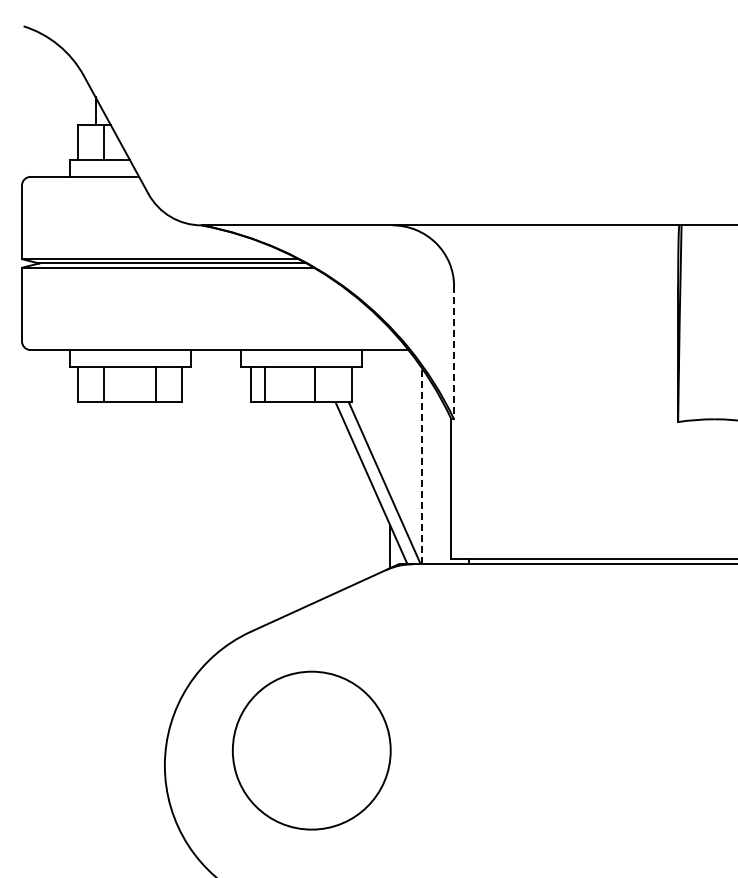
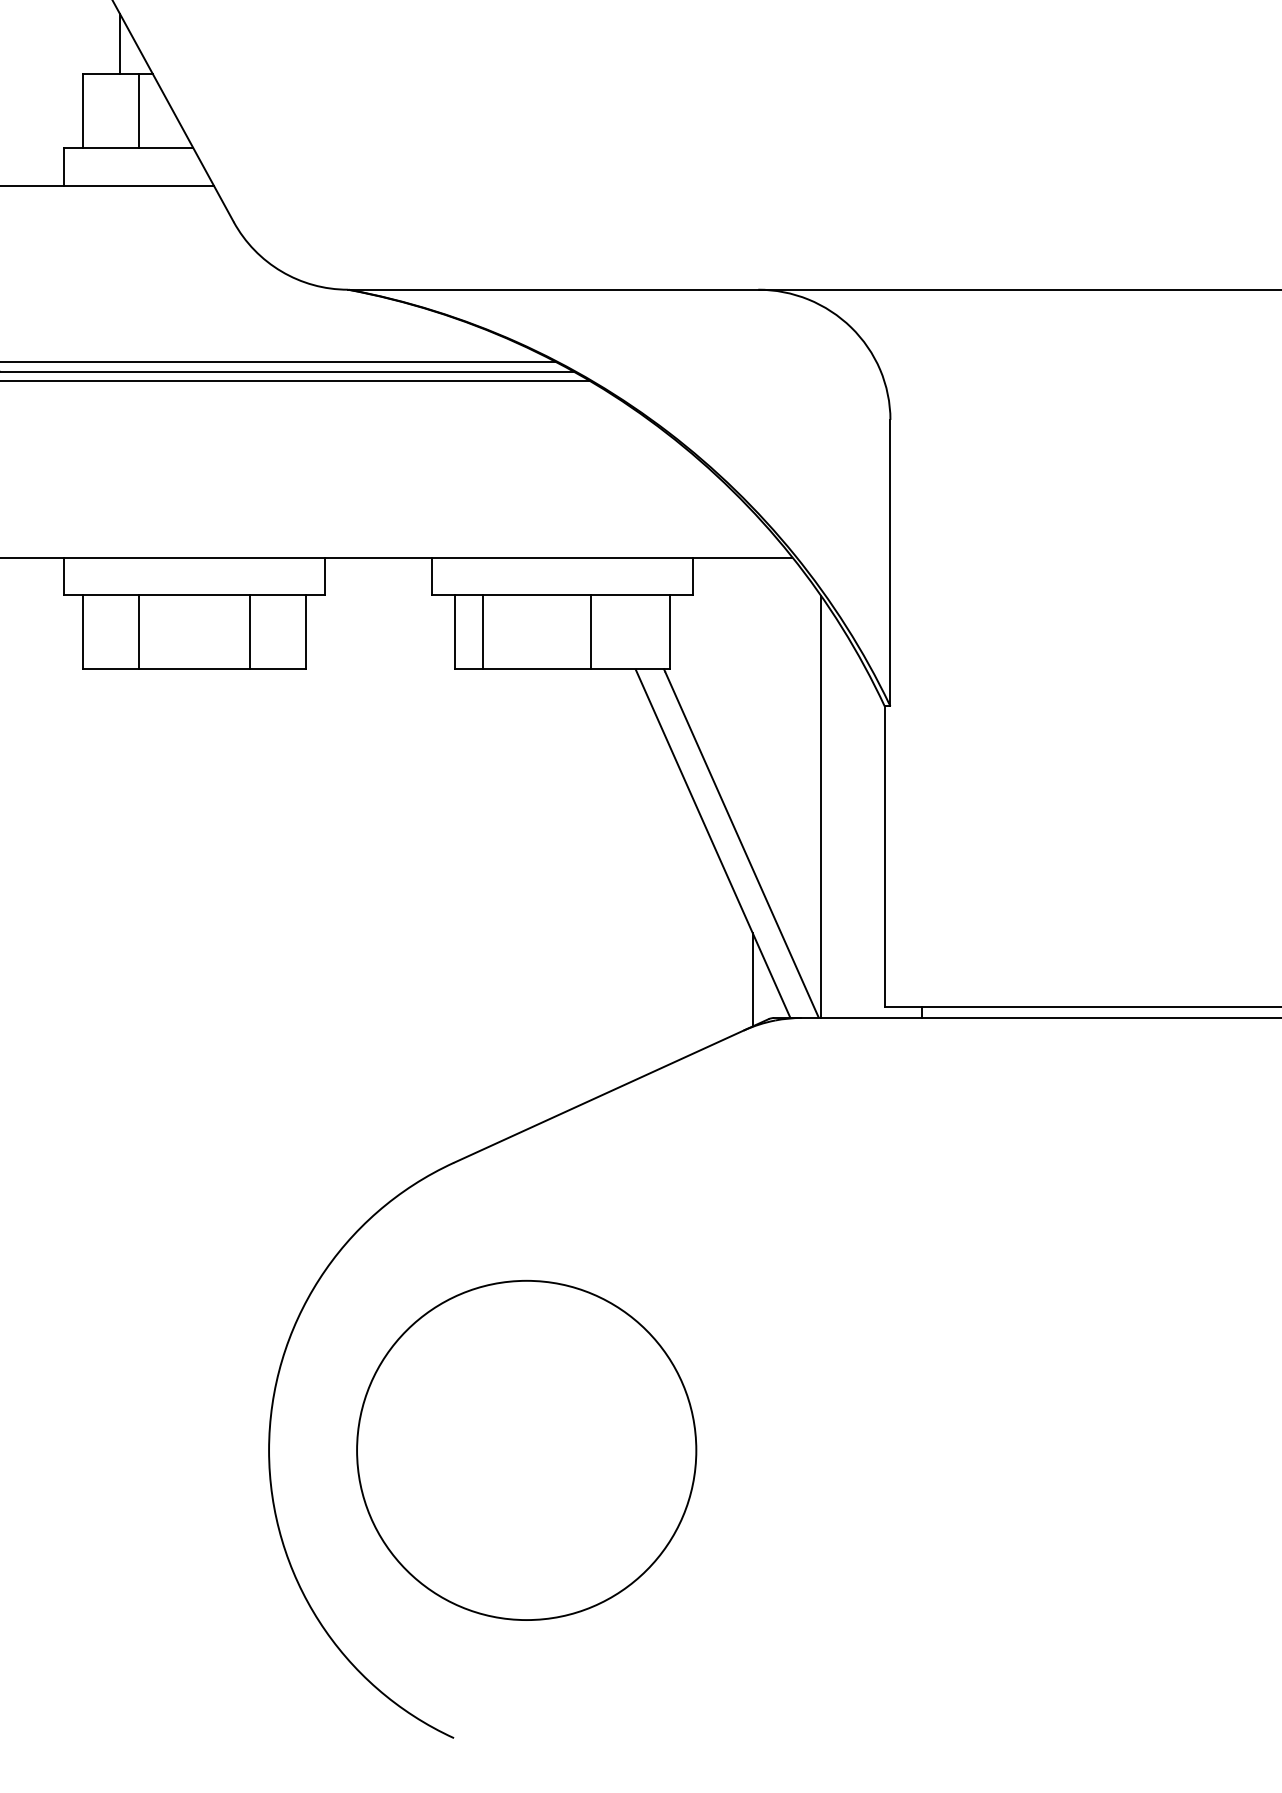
line: (454, 352) -> (891, 562), dashed -> solid
line: (421, 465) -> (820, 805), dashed -> solid
circle: (311, 750) -> (526, 1450), moved

